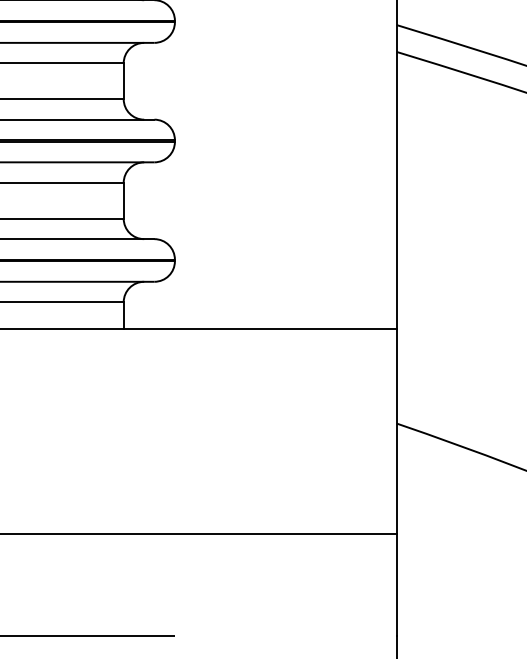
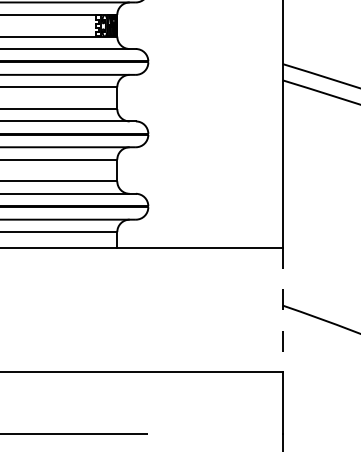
line: (396, 431) -> (282, 310), solid -> dashed

